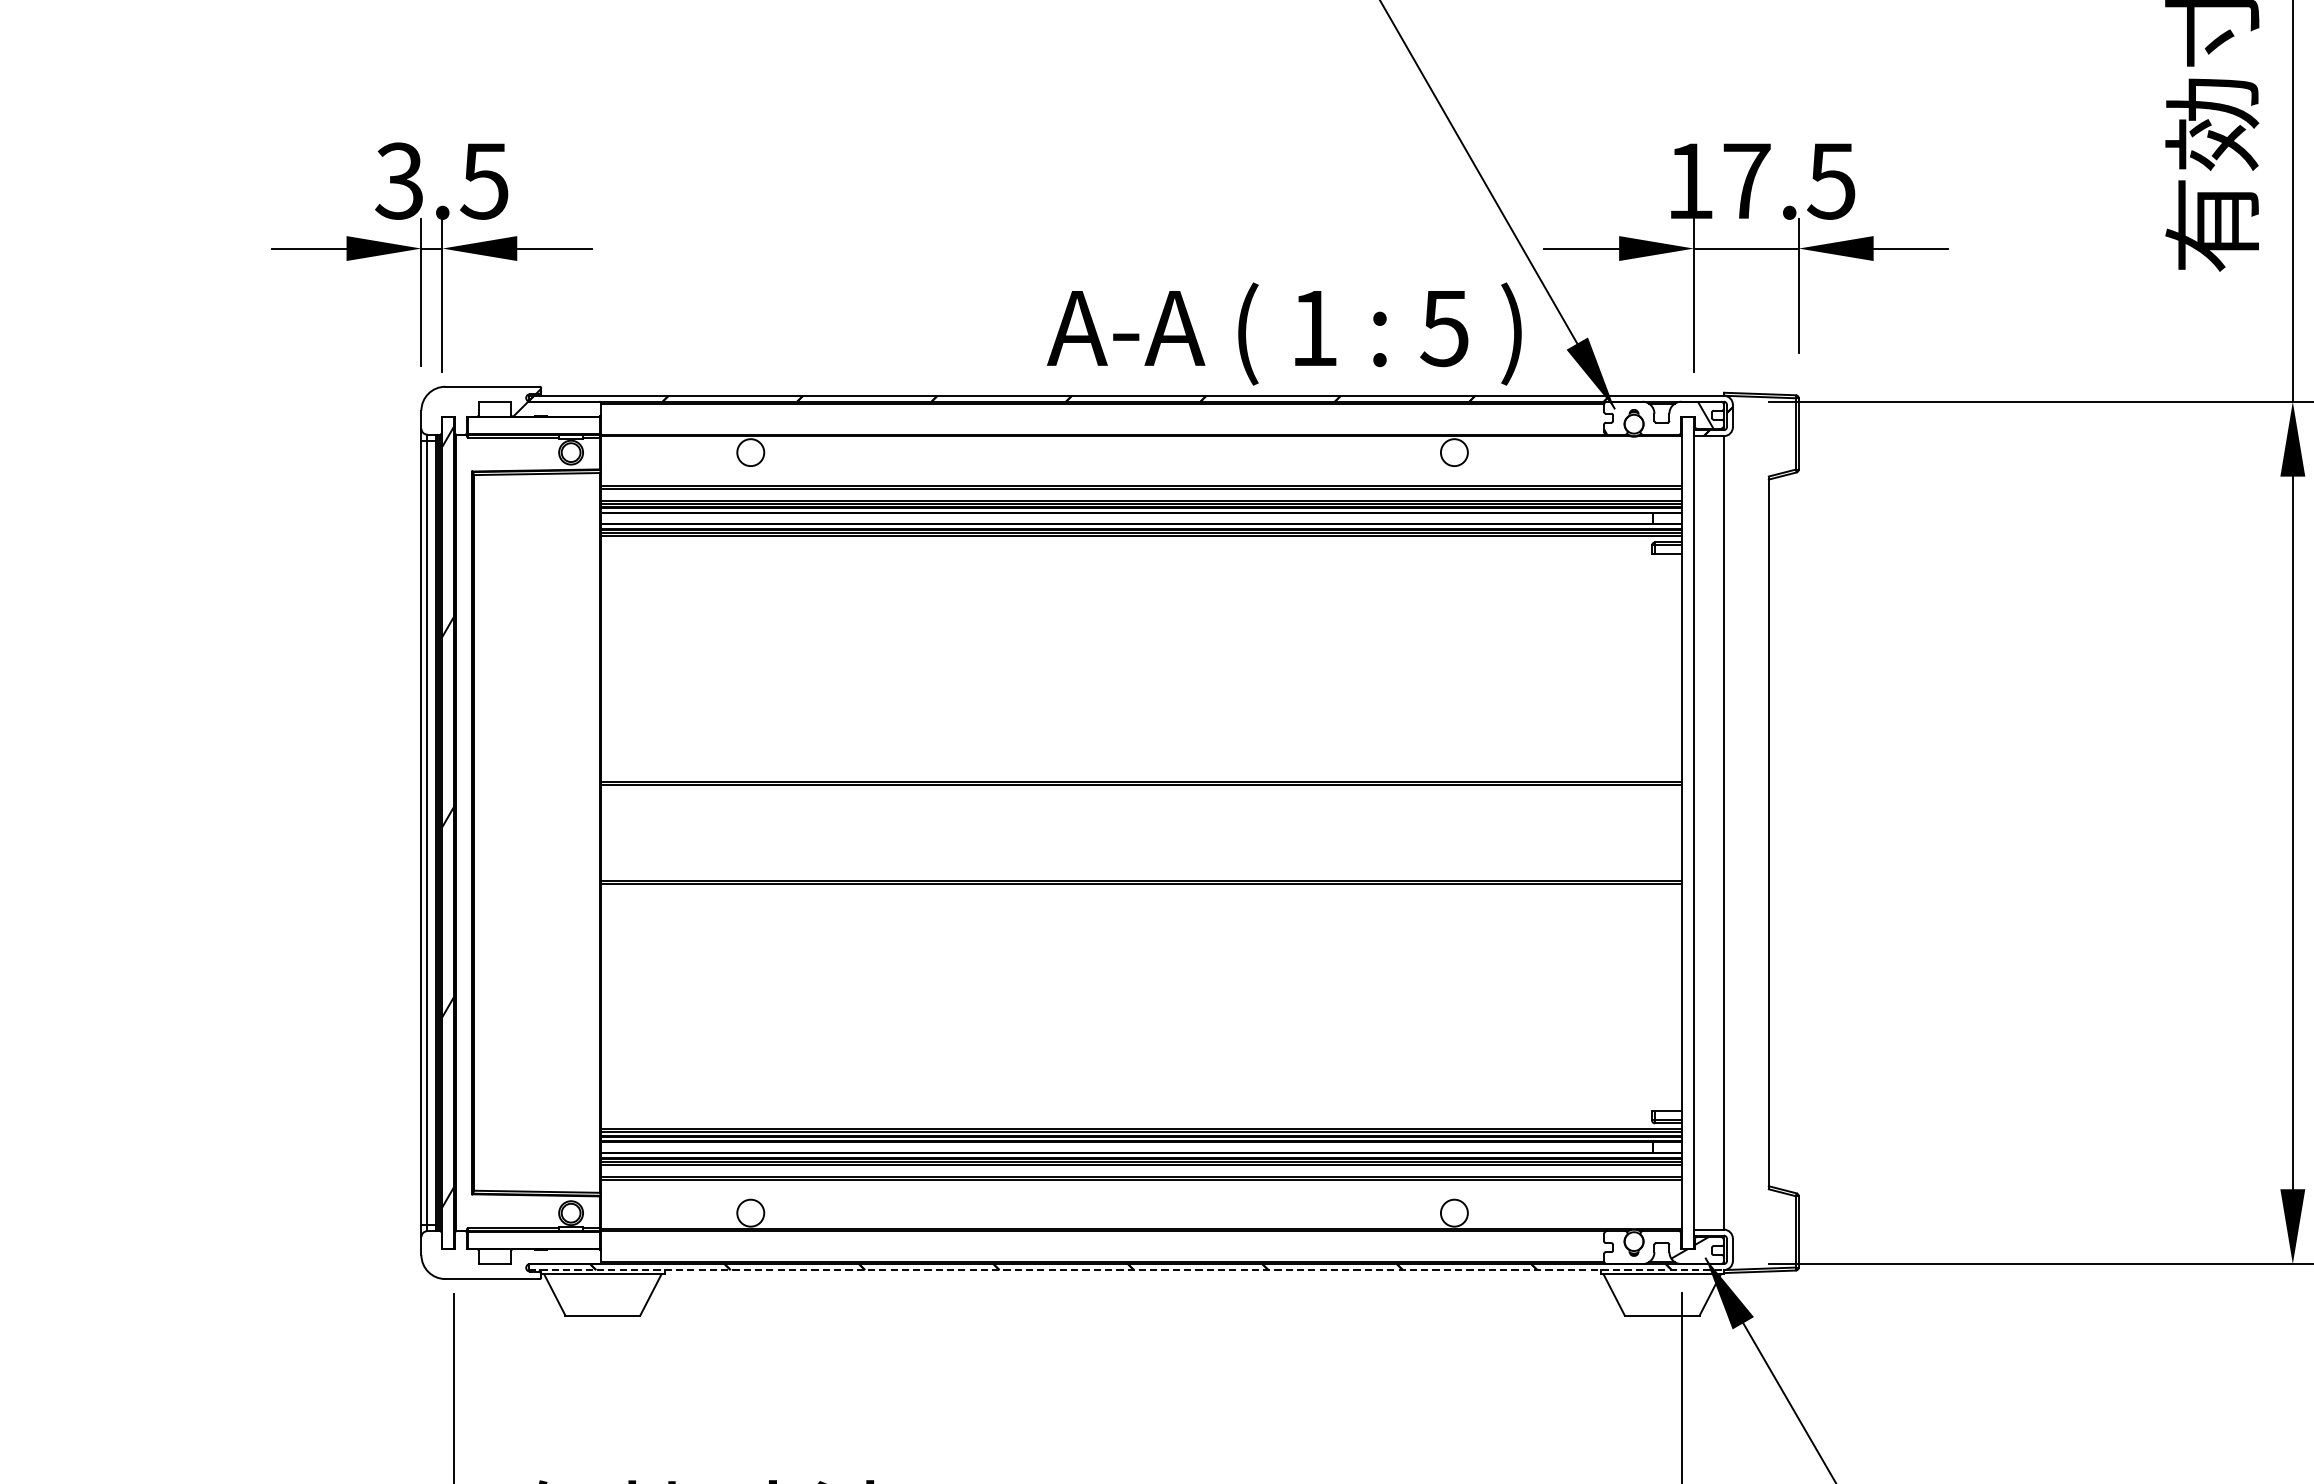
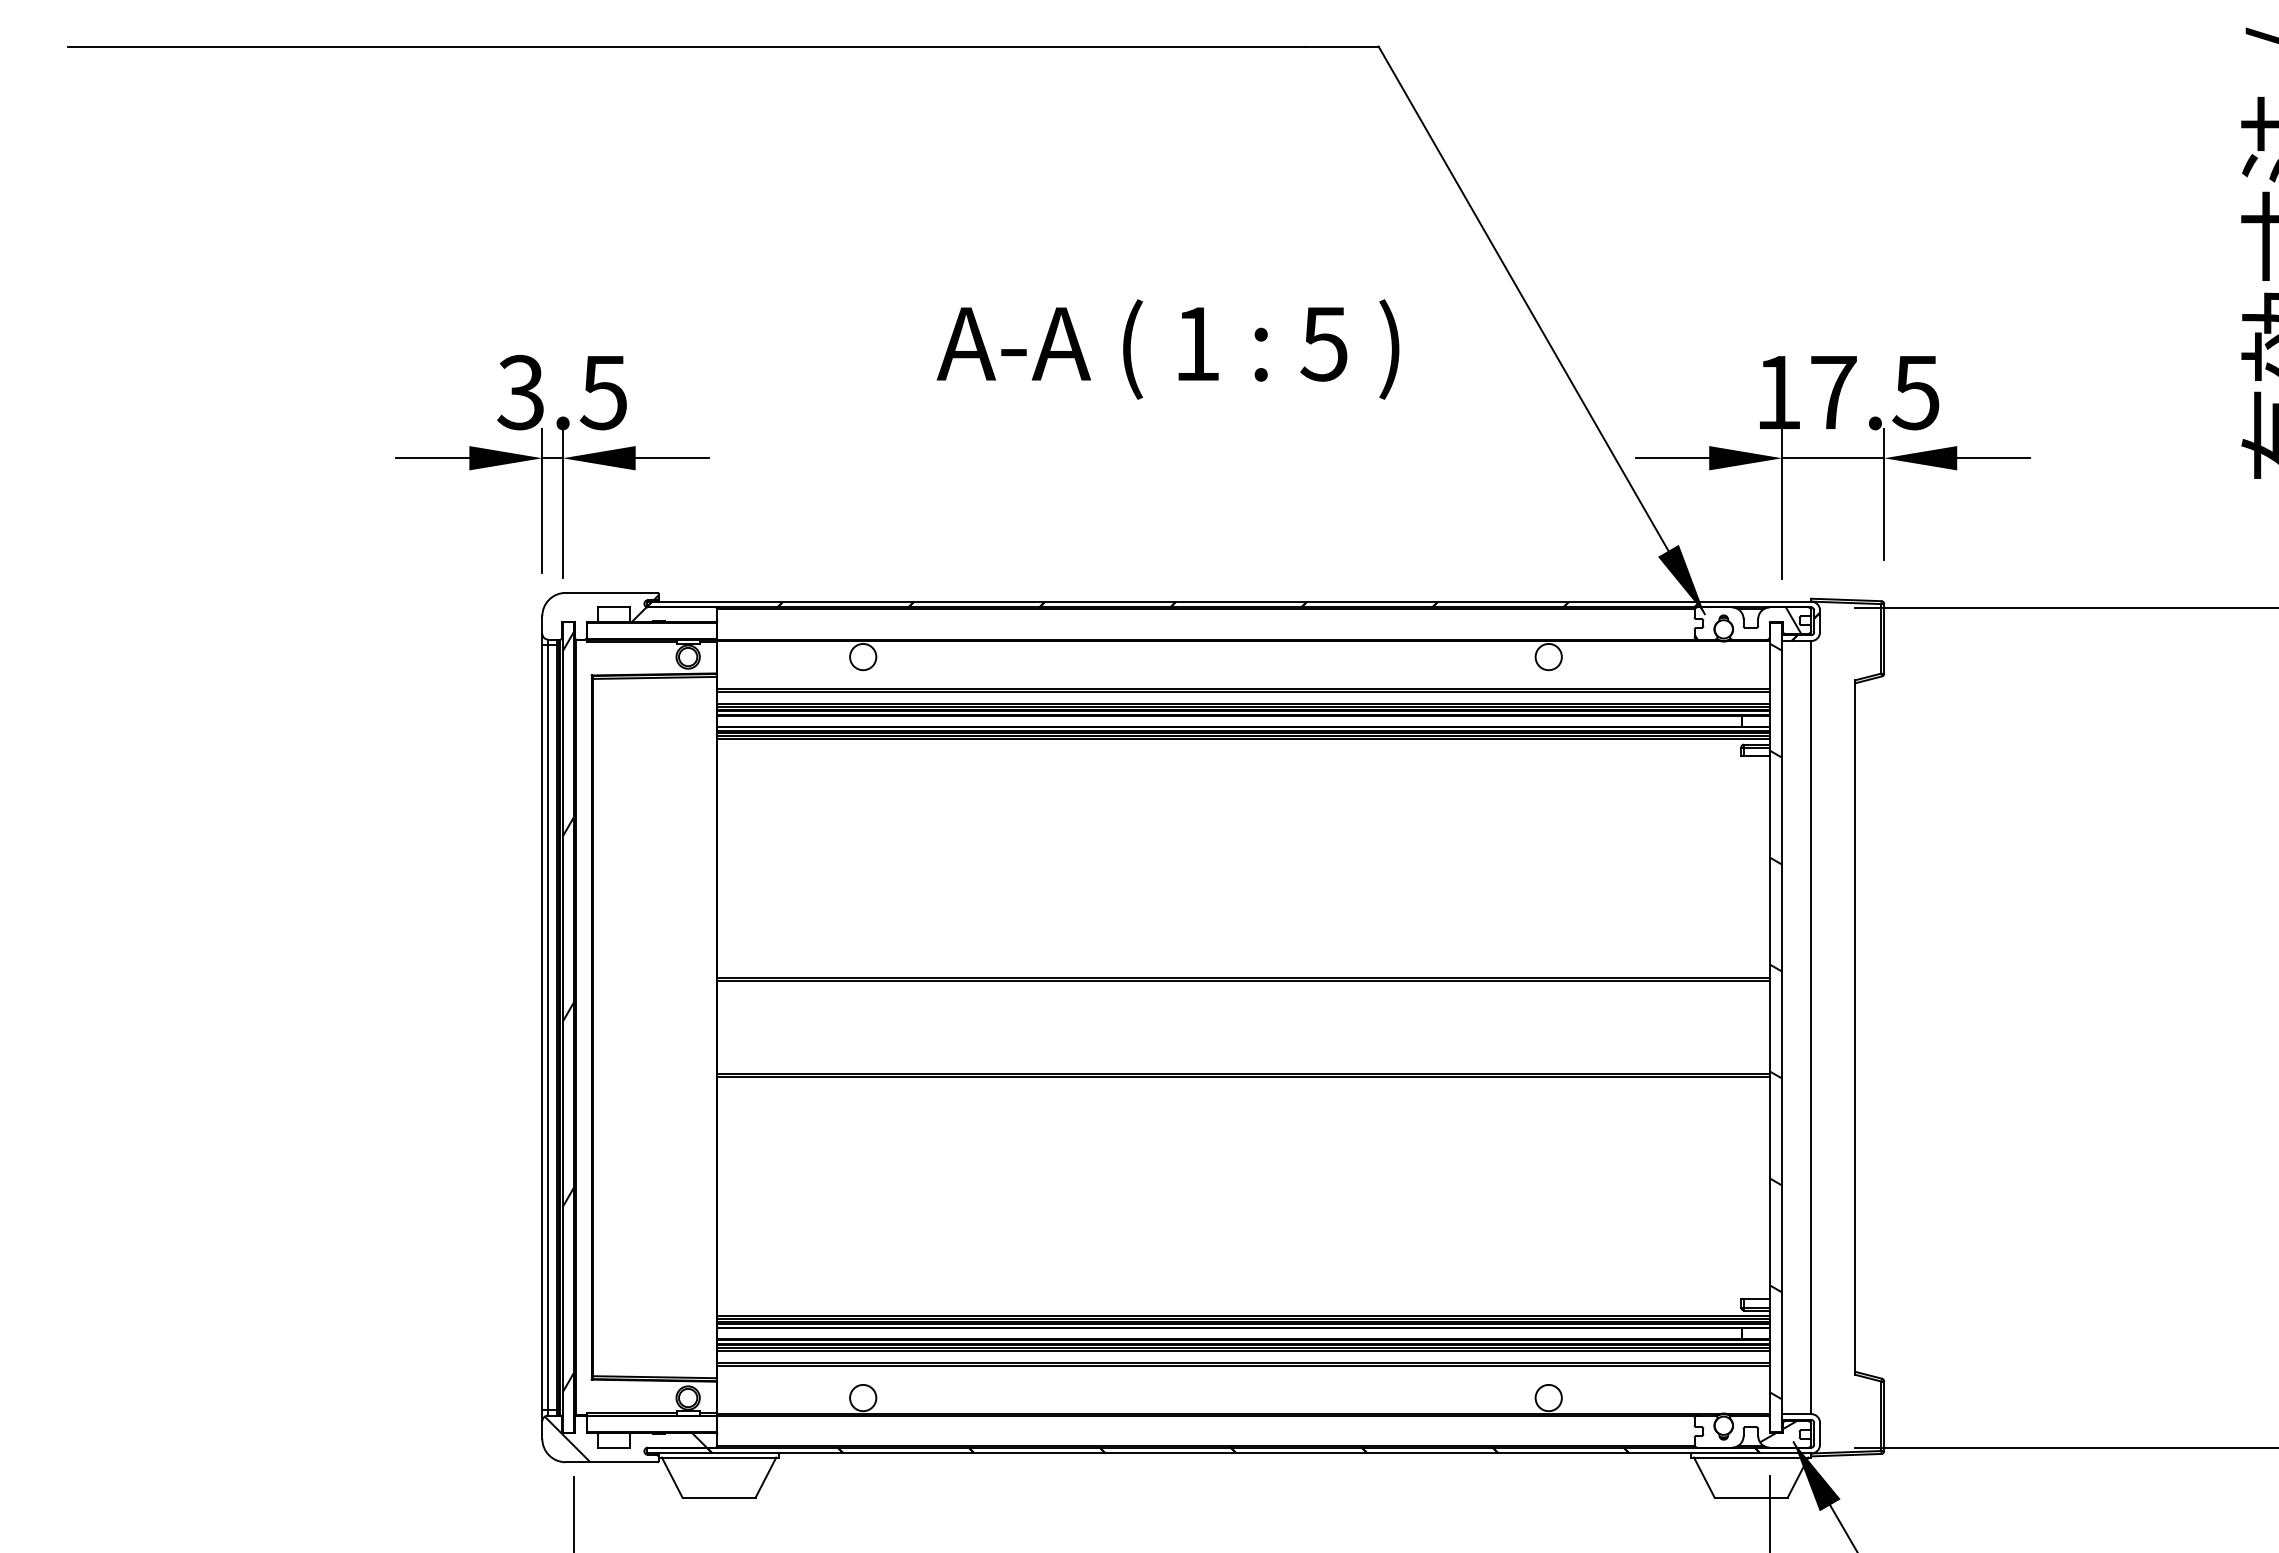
text: (1283, 334) -> (1167, 349), moved
hatch: (1688, 826) -> (1776, 1021), added
hatch: (506, 1255) -> (625, 1439), added
line: (1126, 1270) -> (1229, 1453), dashed -> solid

